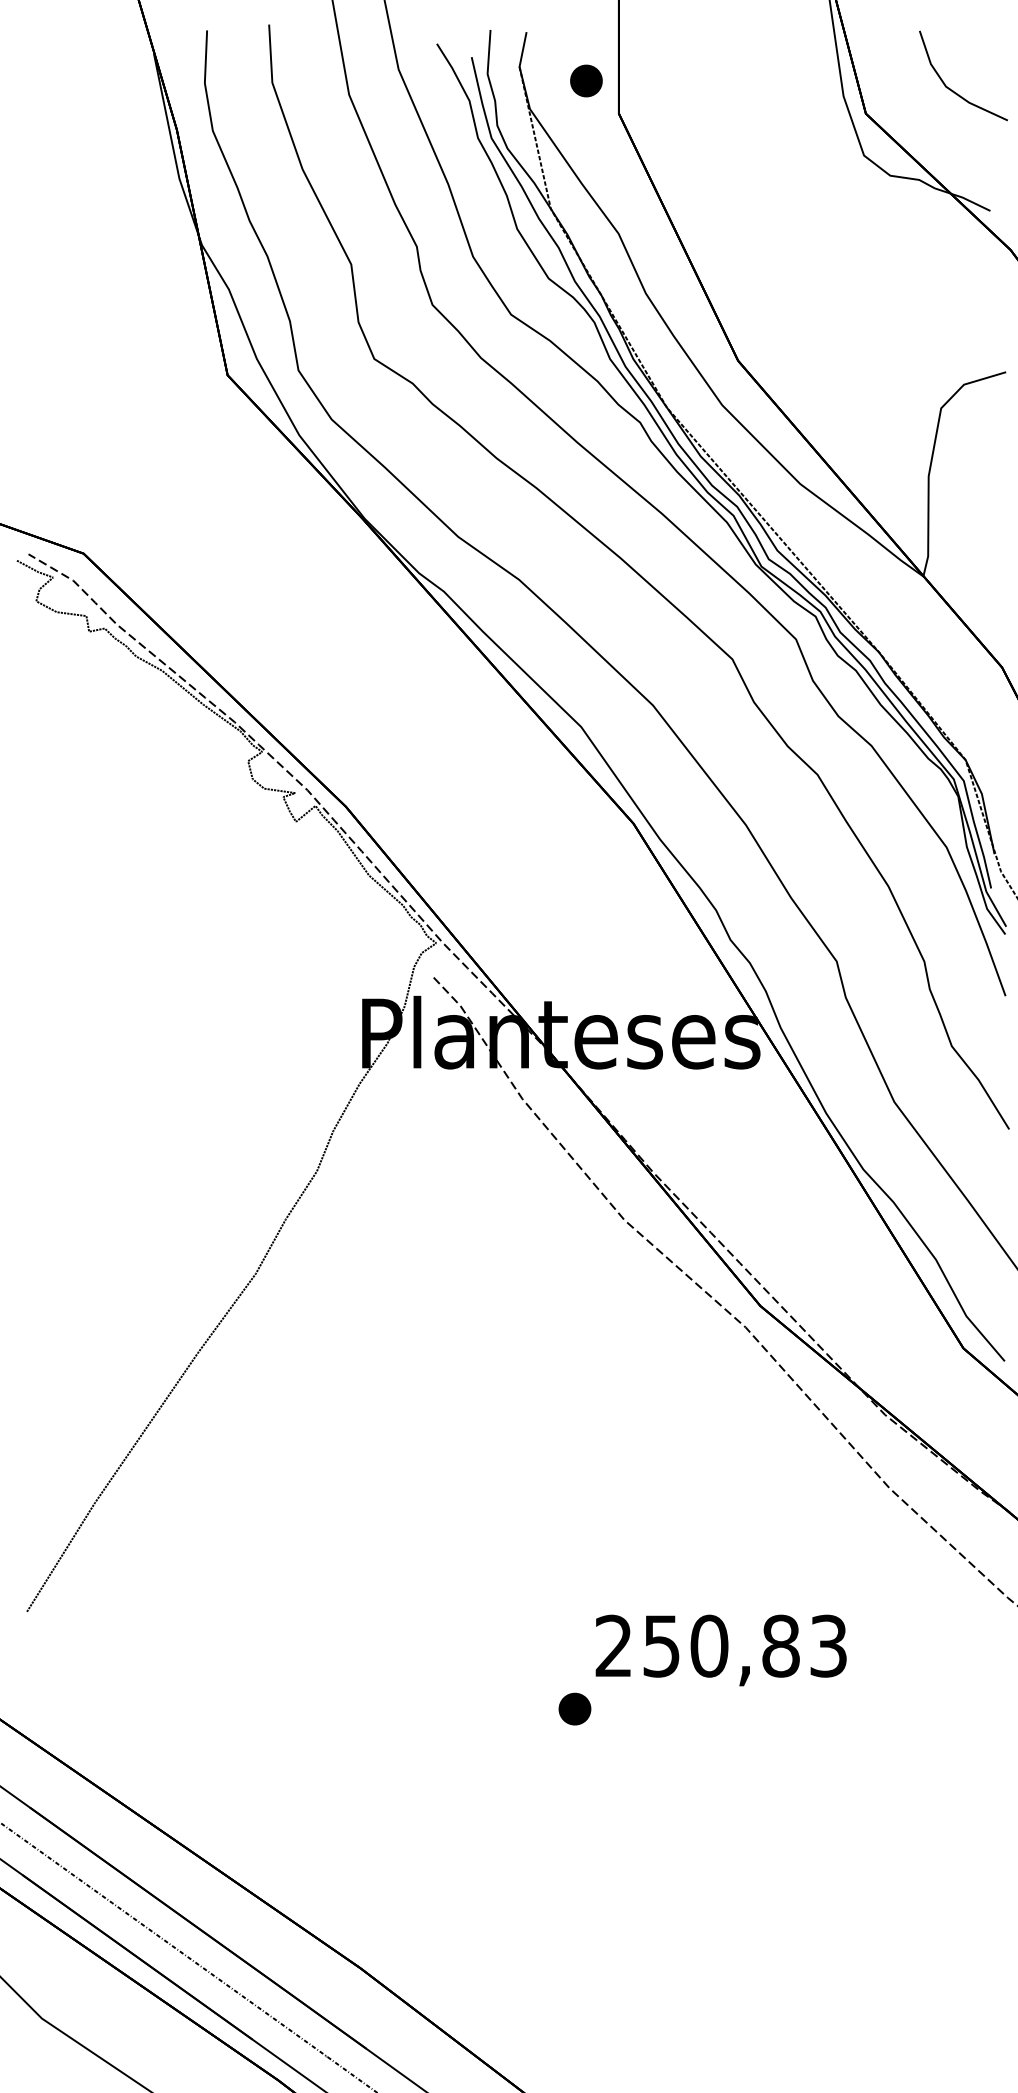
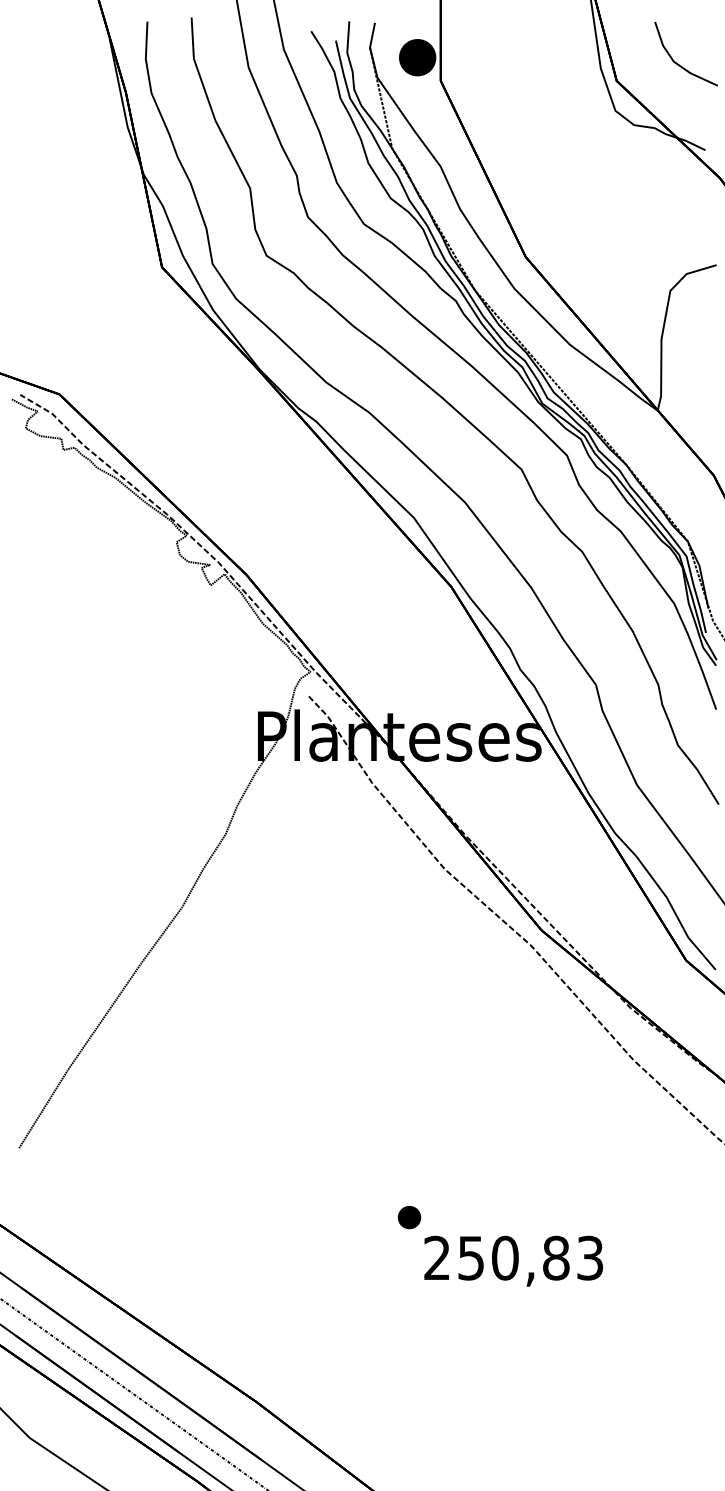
part: (586, 80) -> (417, 57), size x1.6
text: (720, 1650) -> (513, 1261), moved

